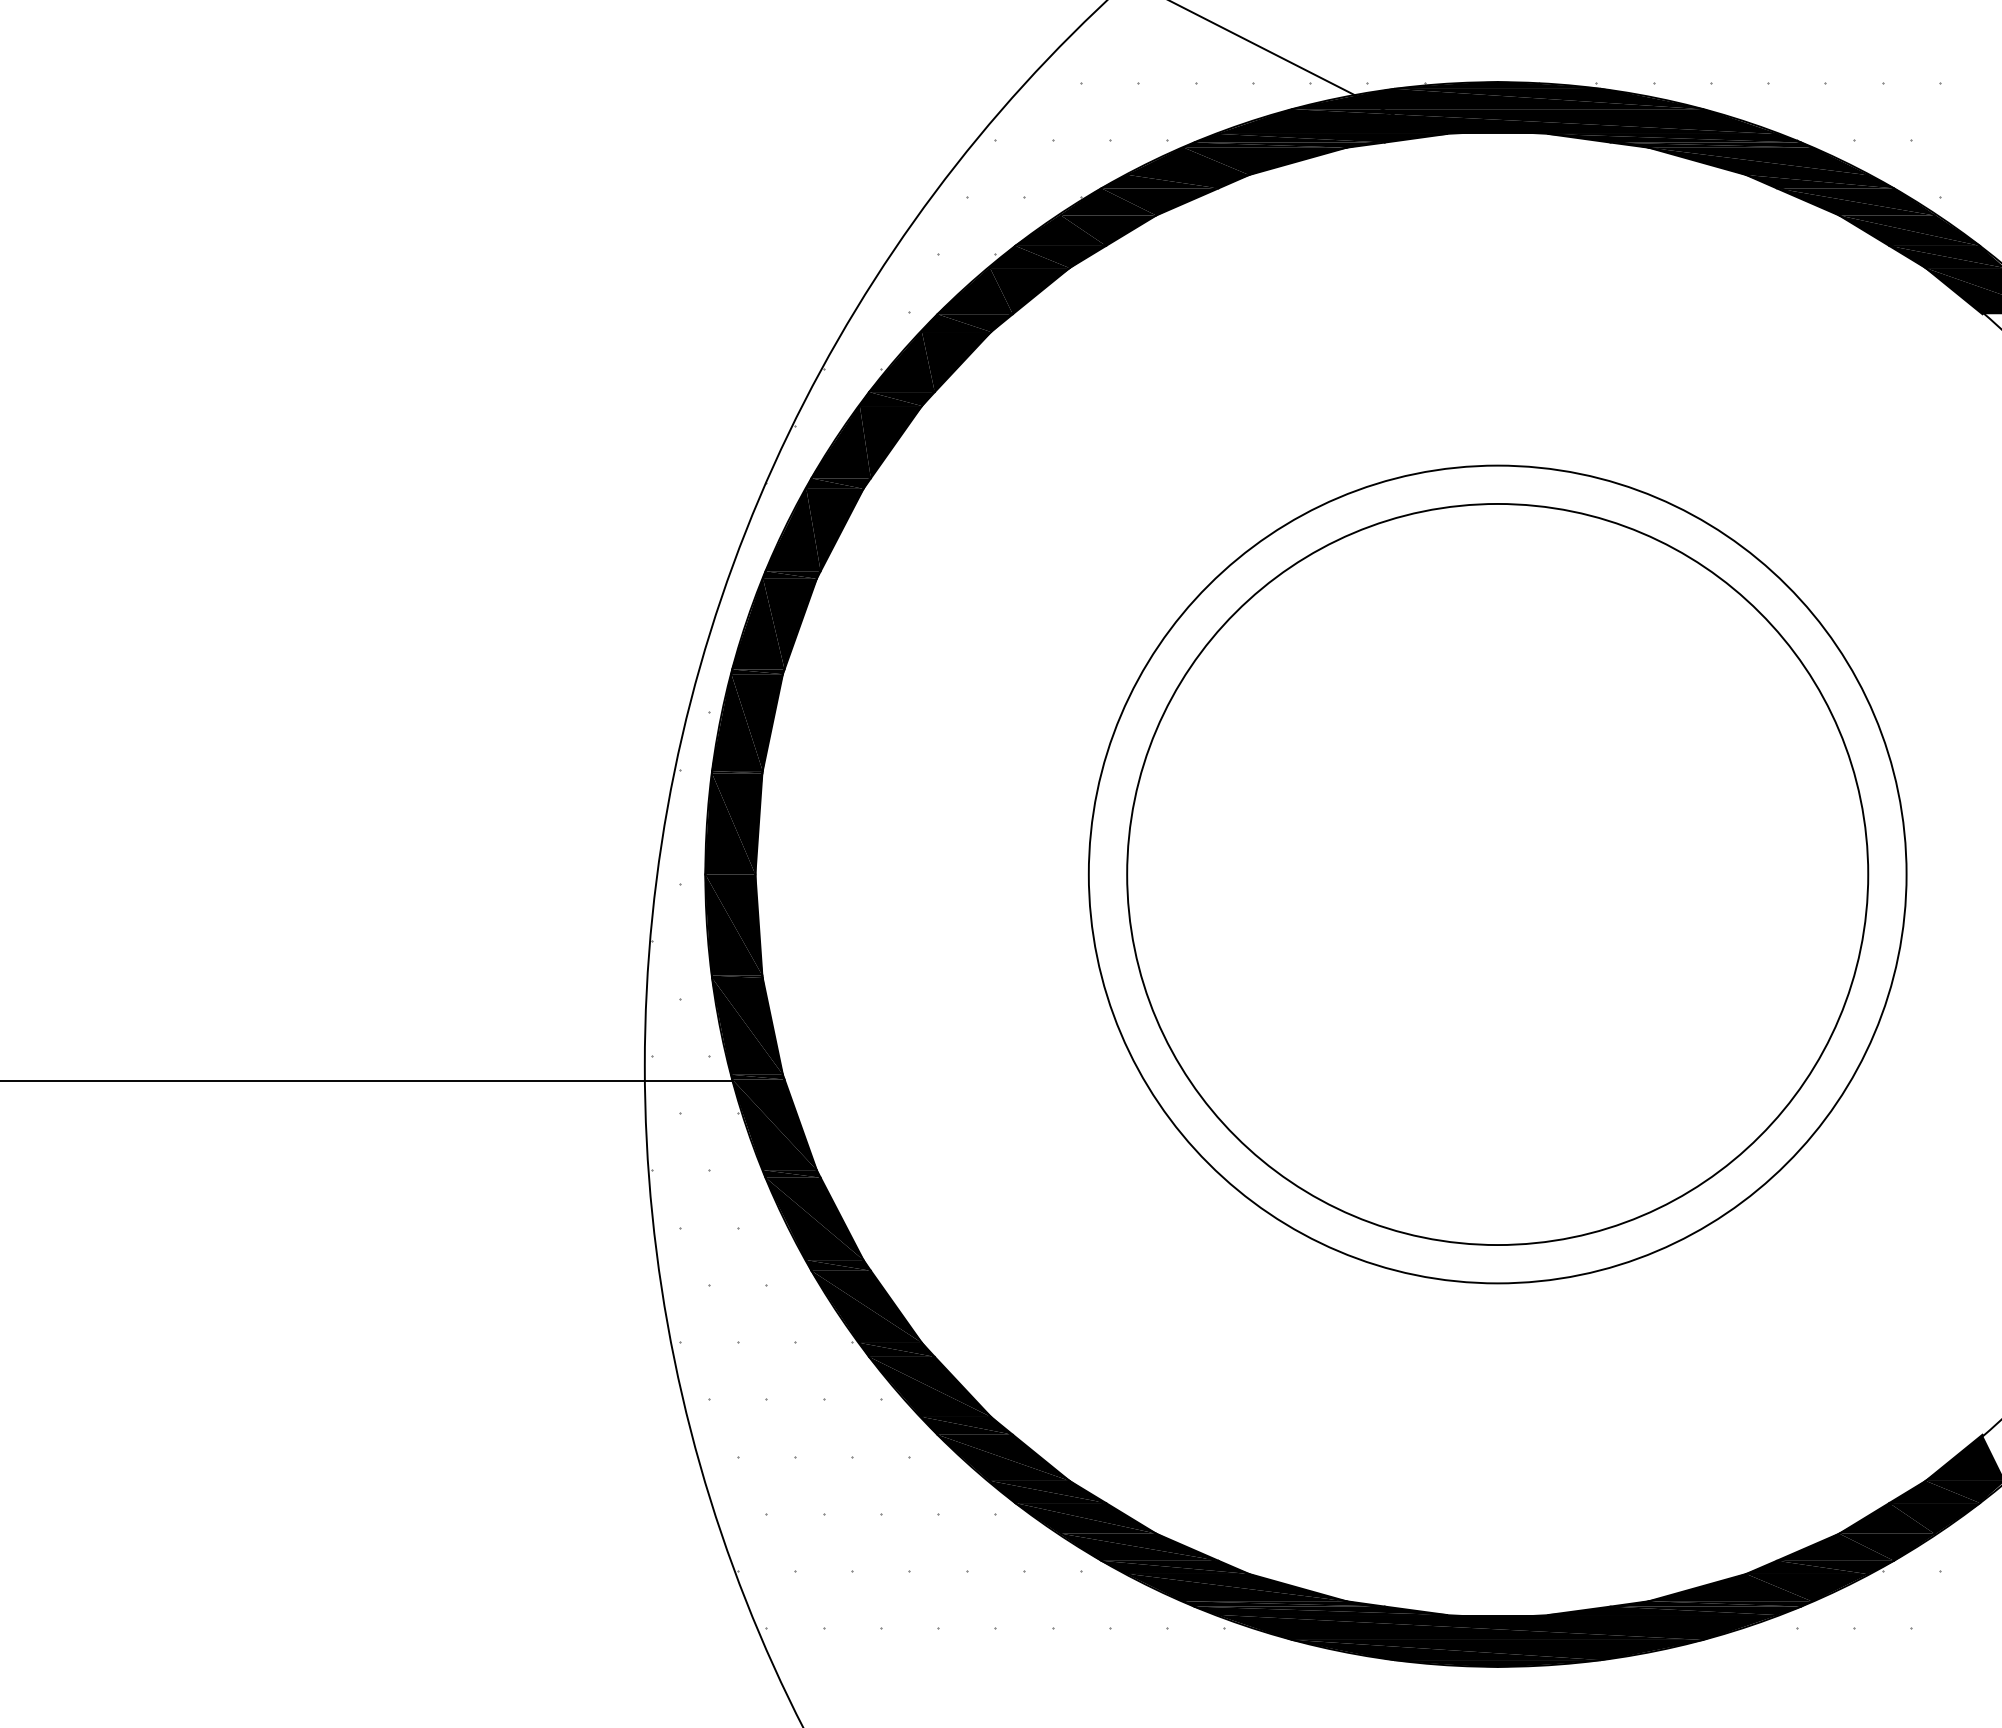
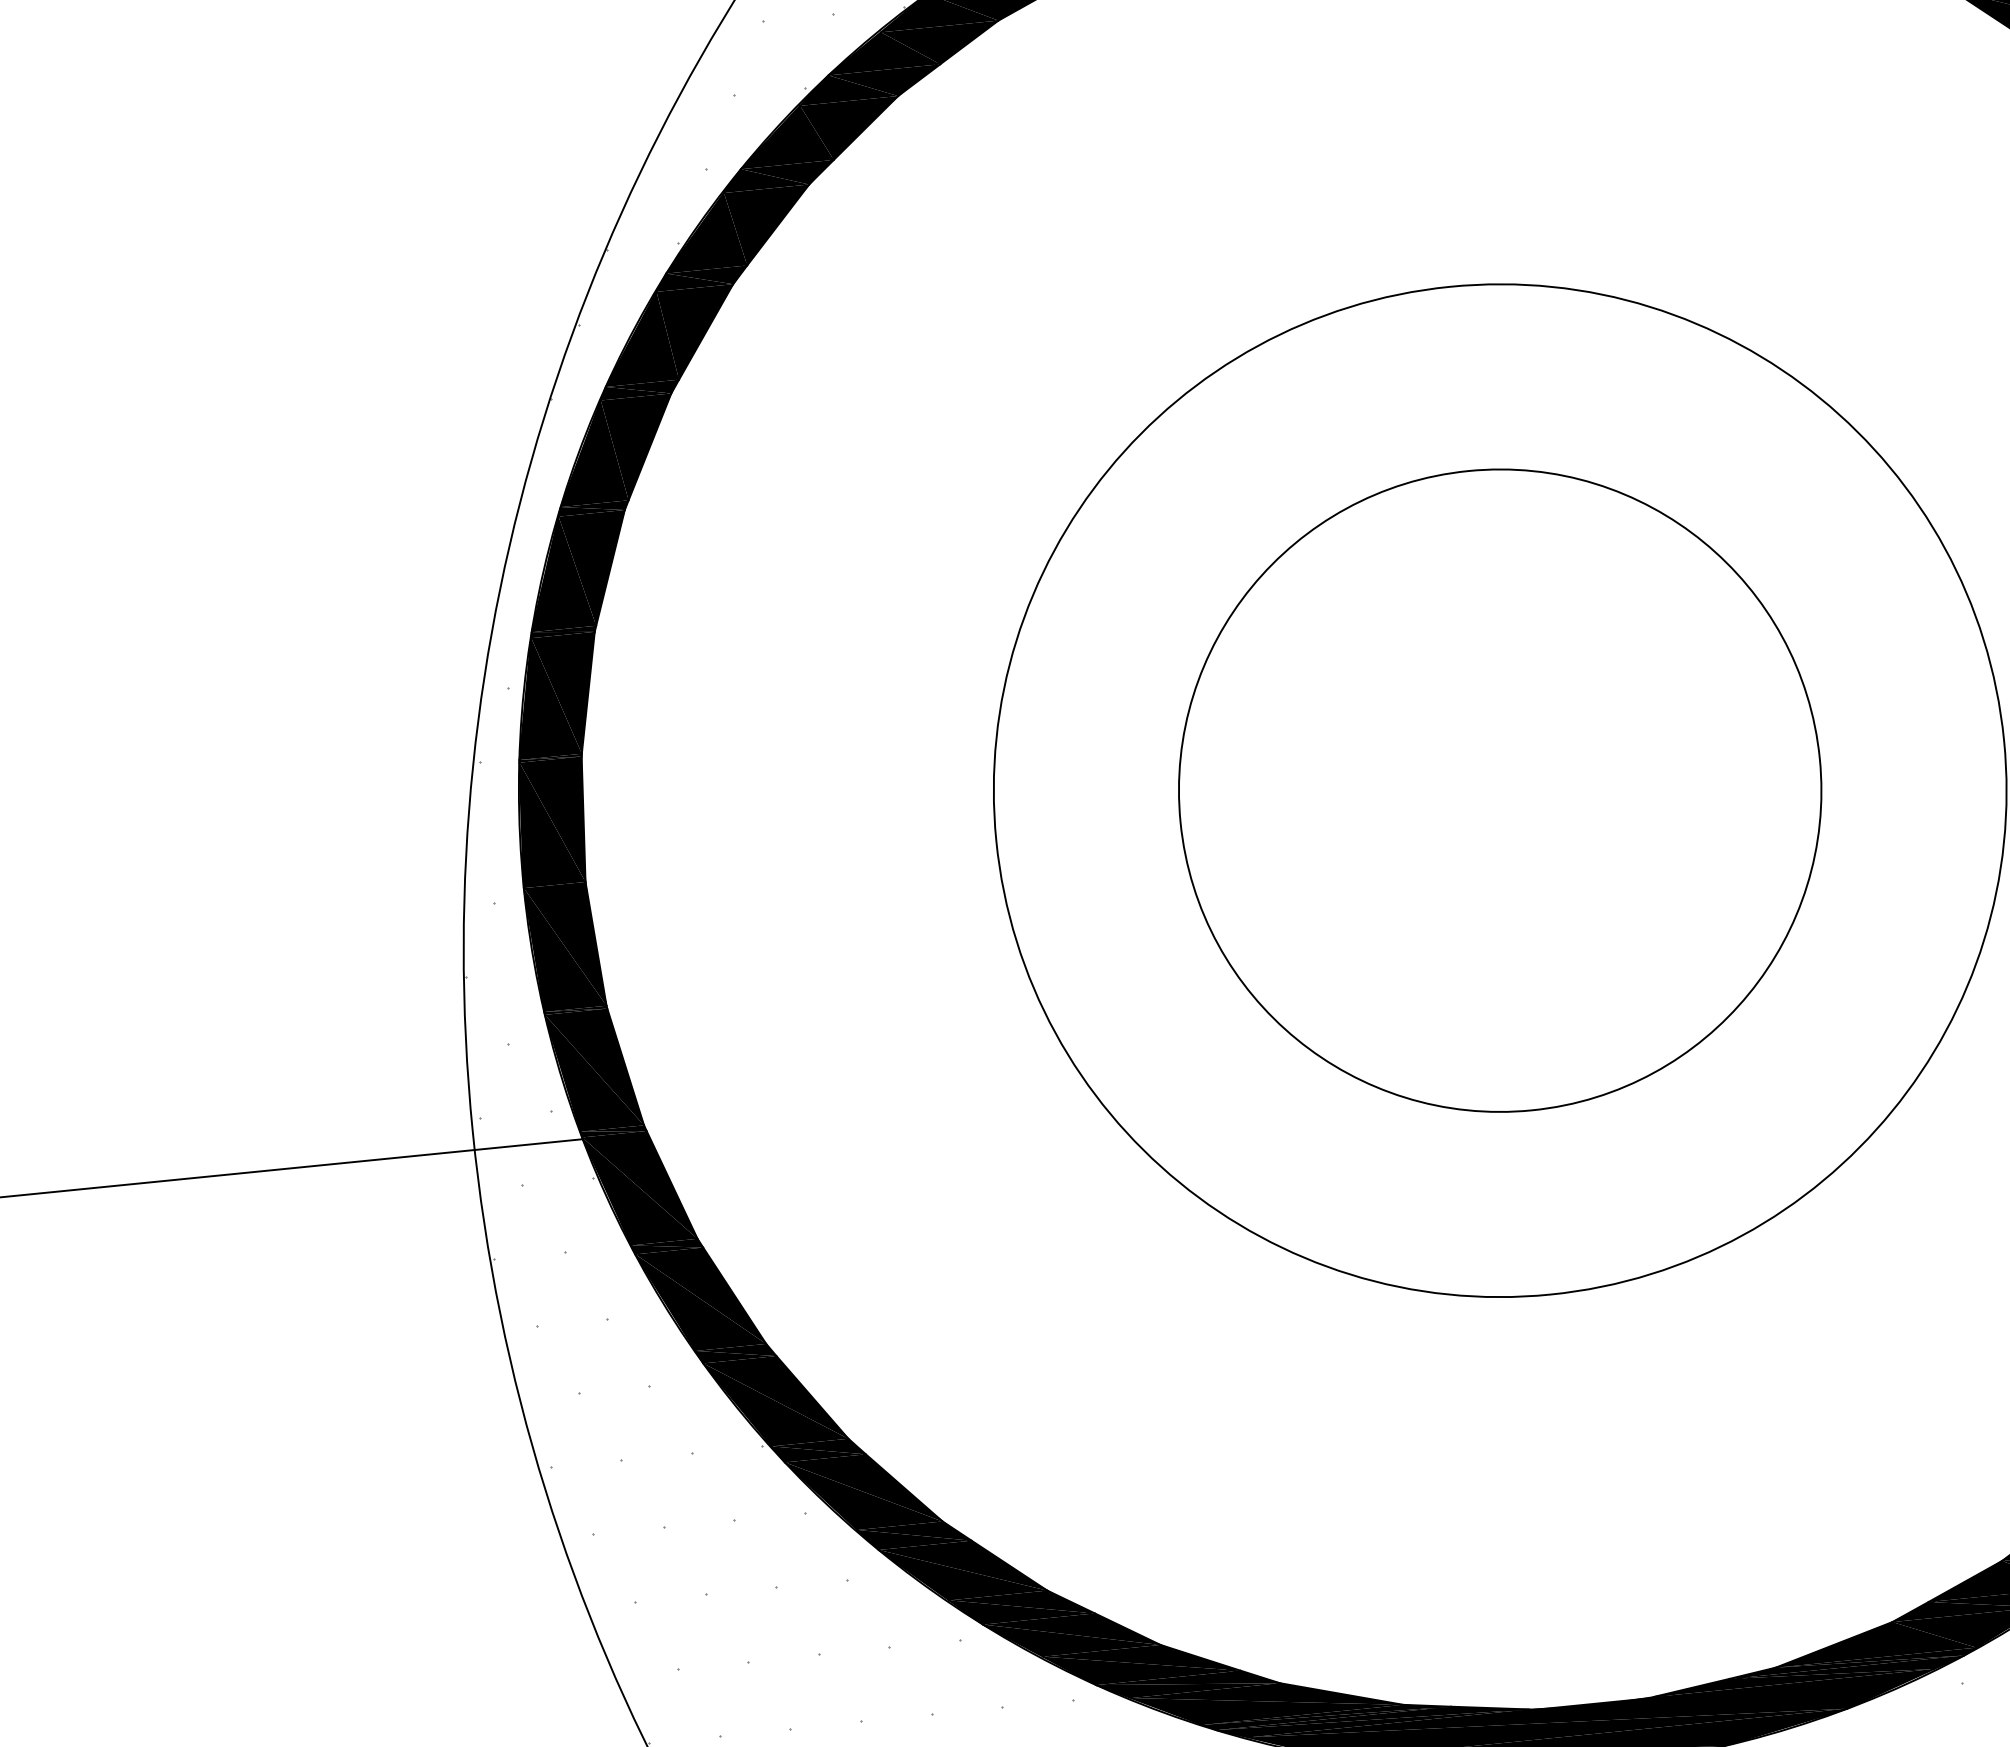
circle: (1497, 874) -> (1499, 790), size x0.7

